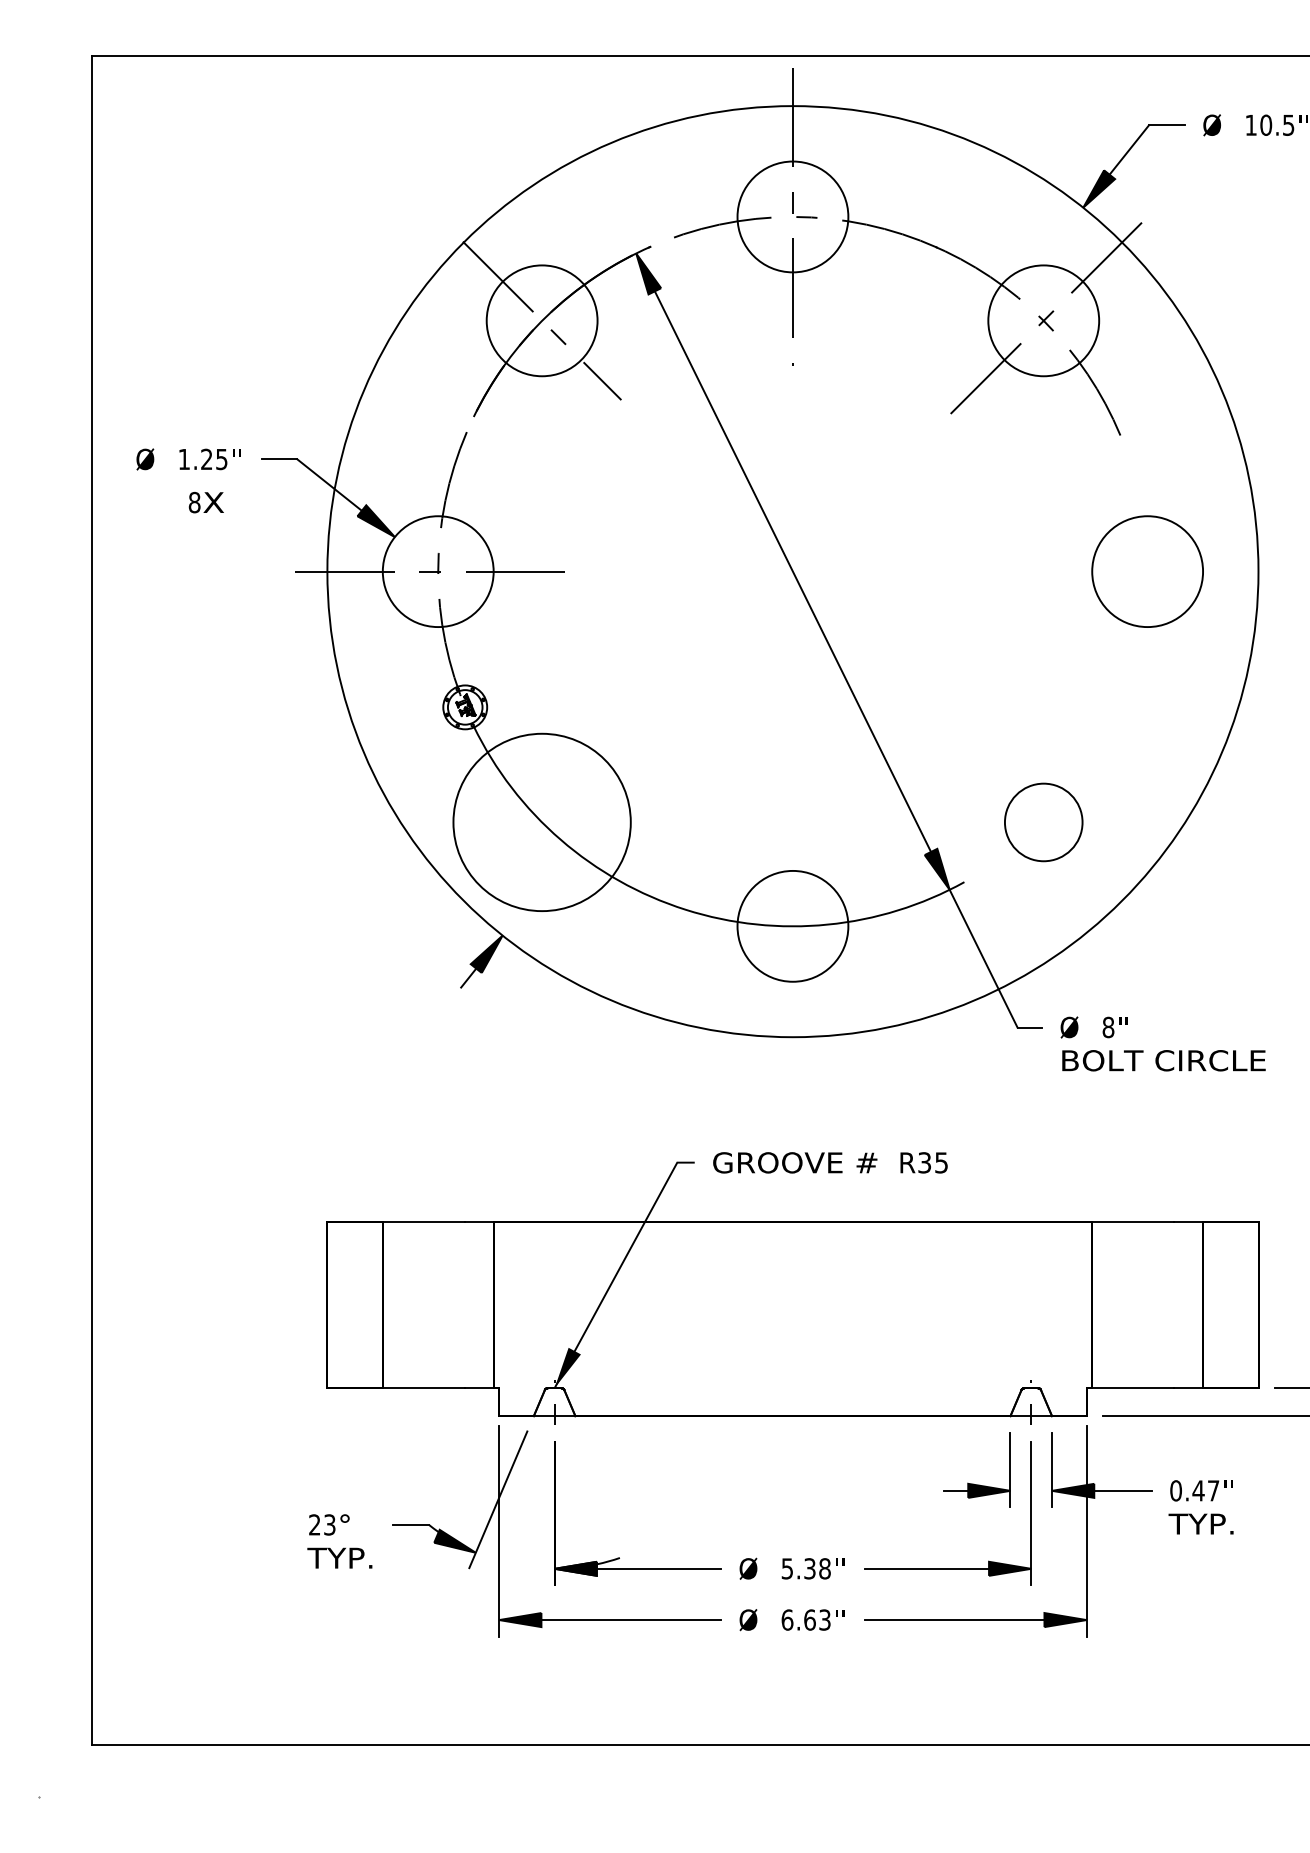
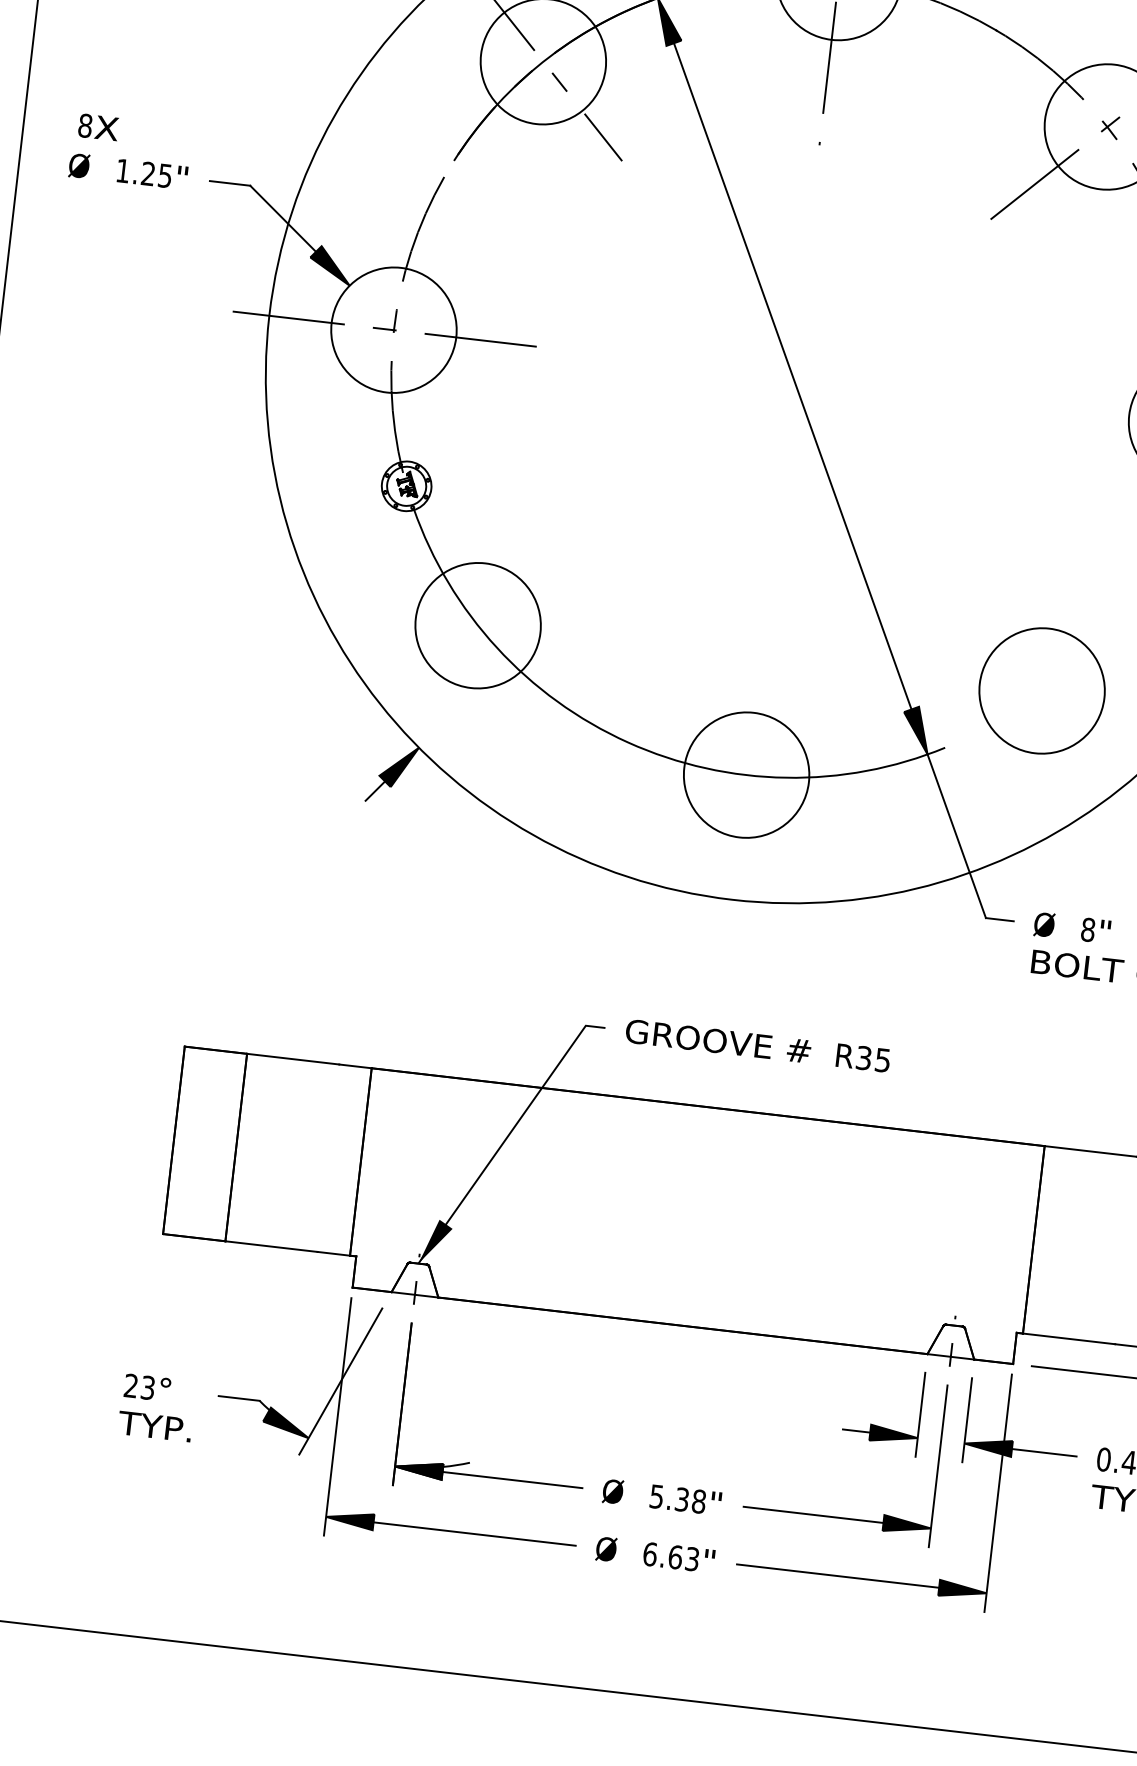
text: (205, 502) -> (97, 127), moved
circle: (541, 822) -> (477, 625), size x0.62
circle: (1043, 822) -> (1041, 690), size x1.43

